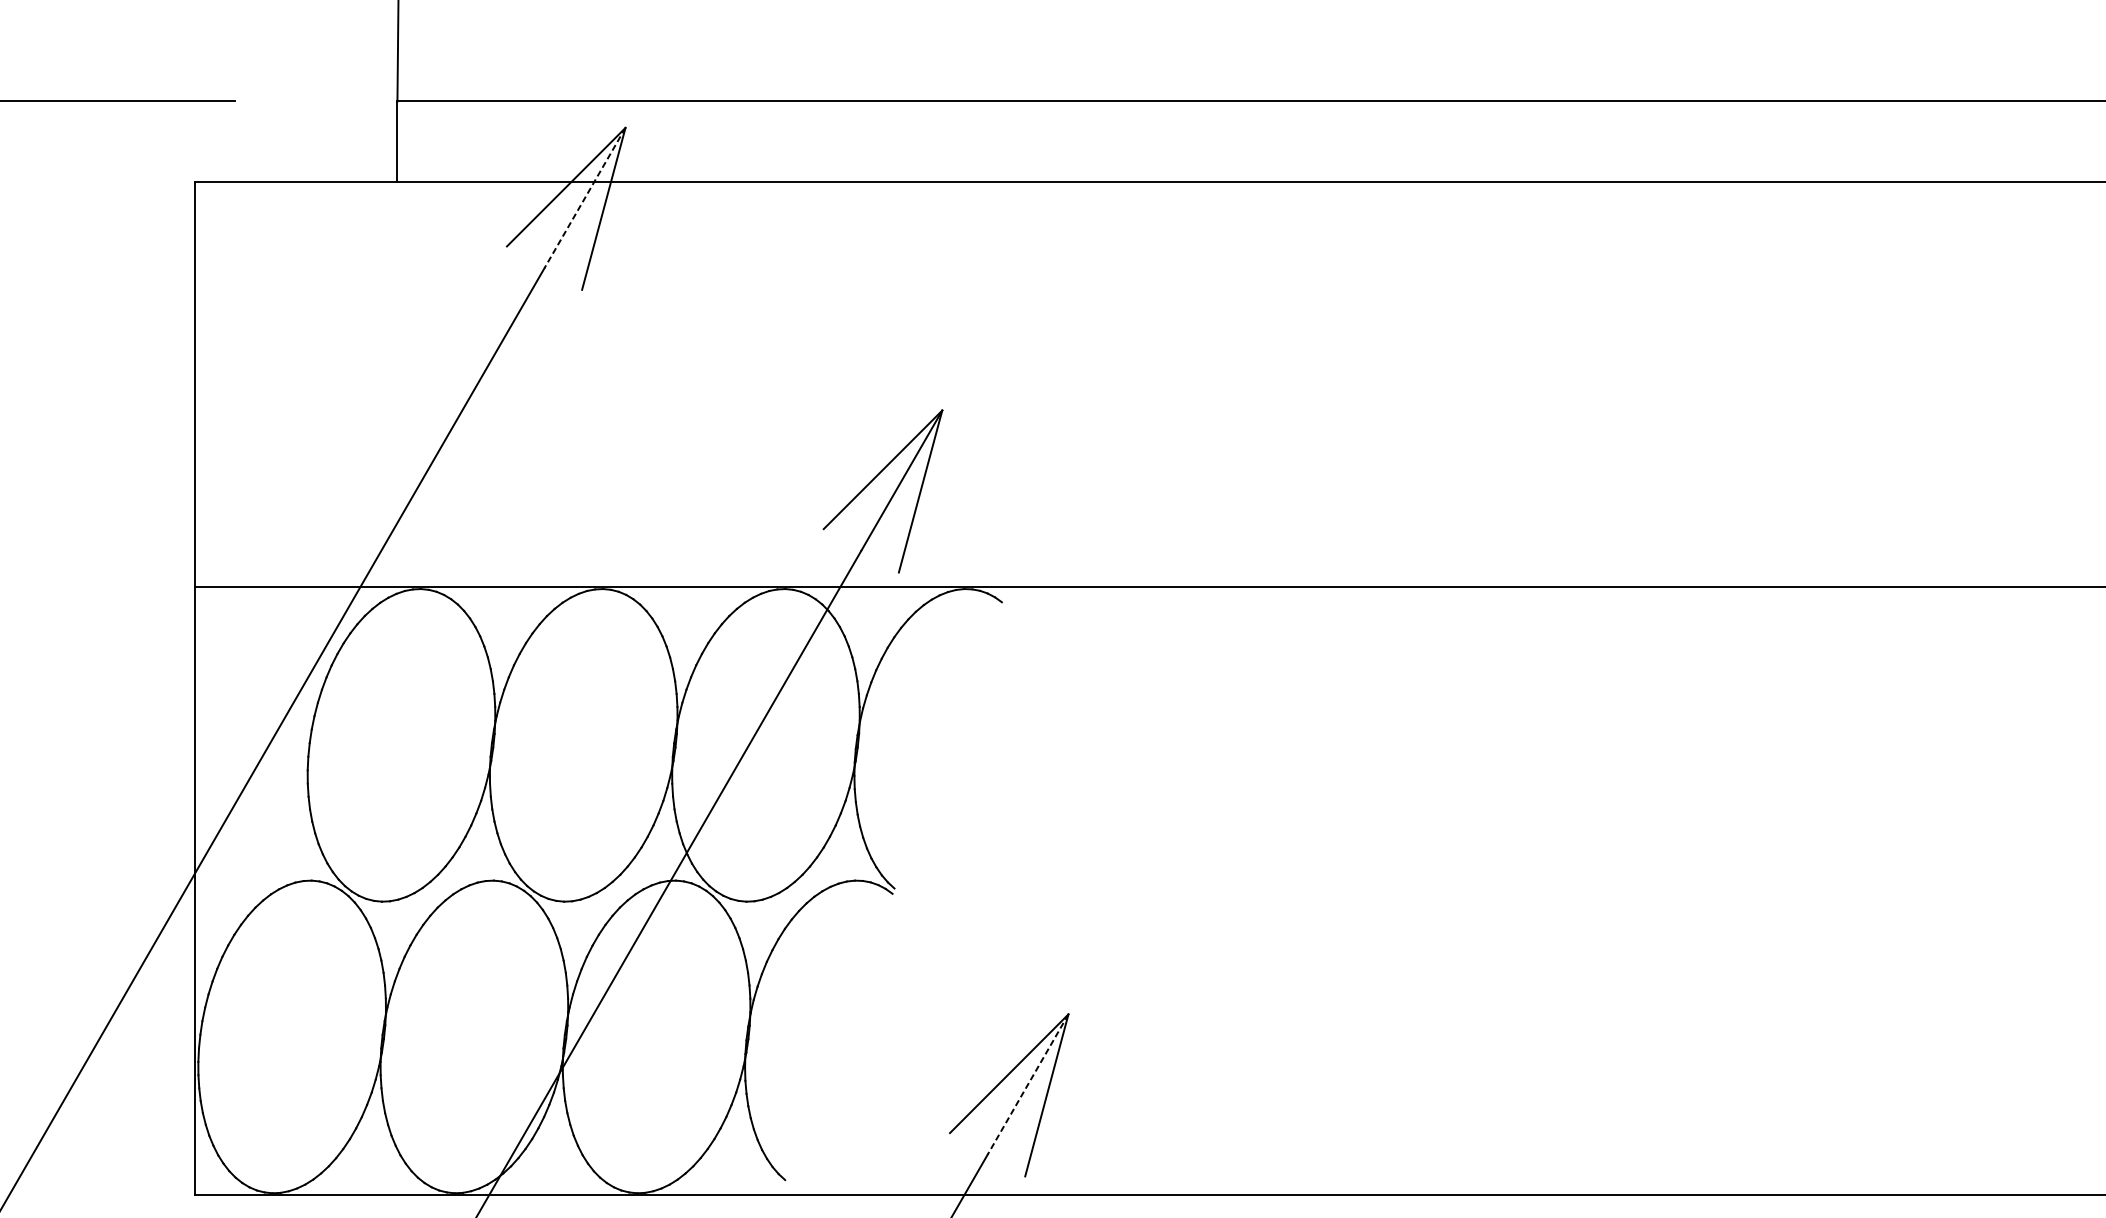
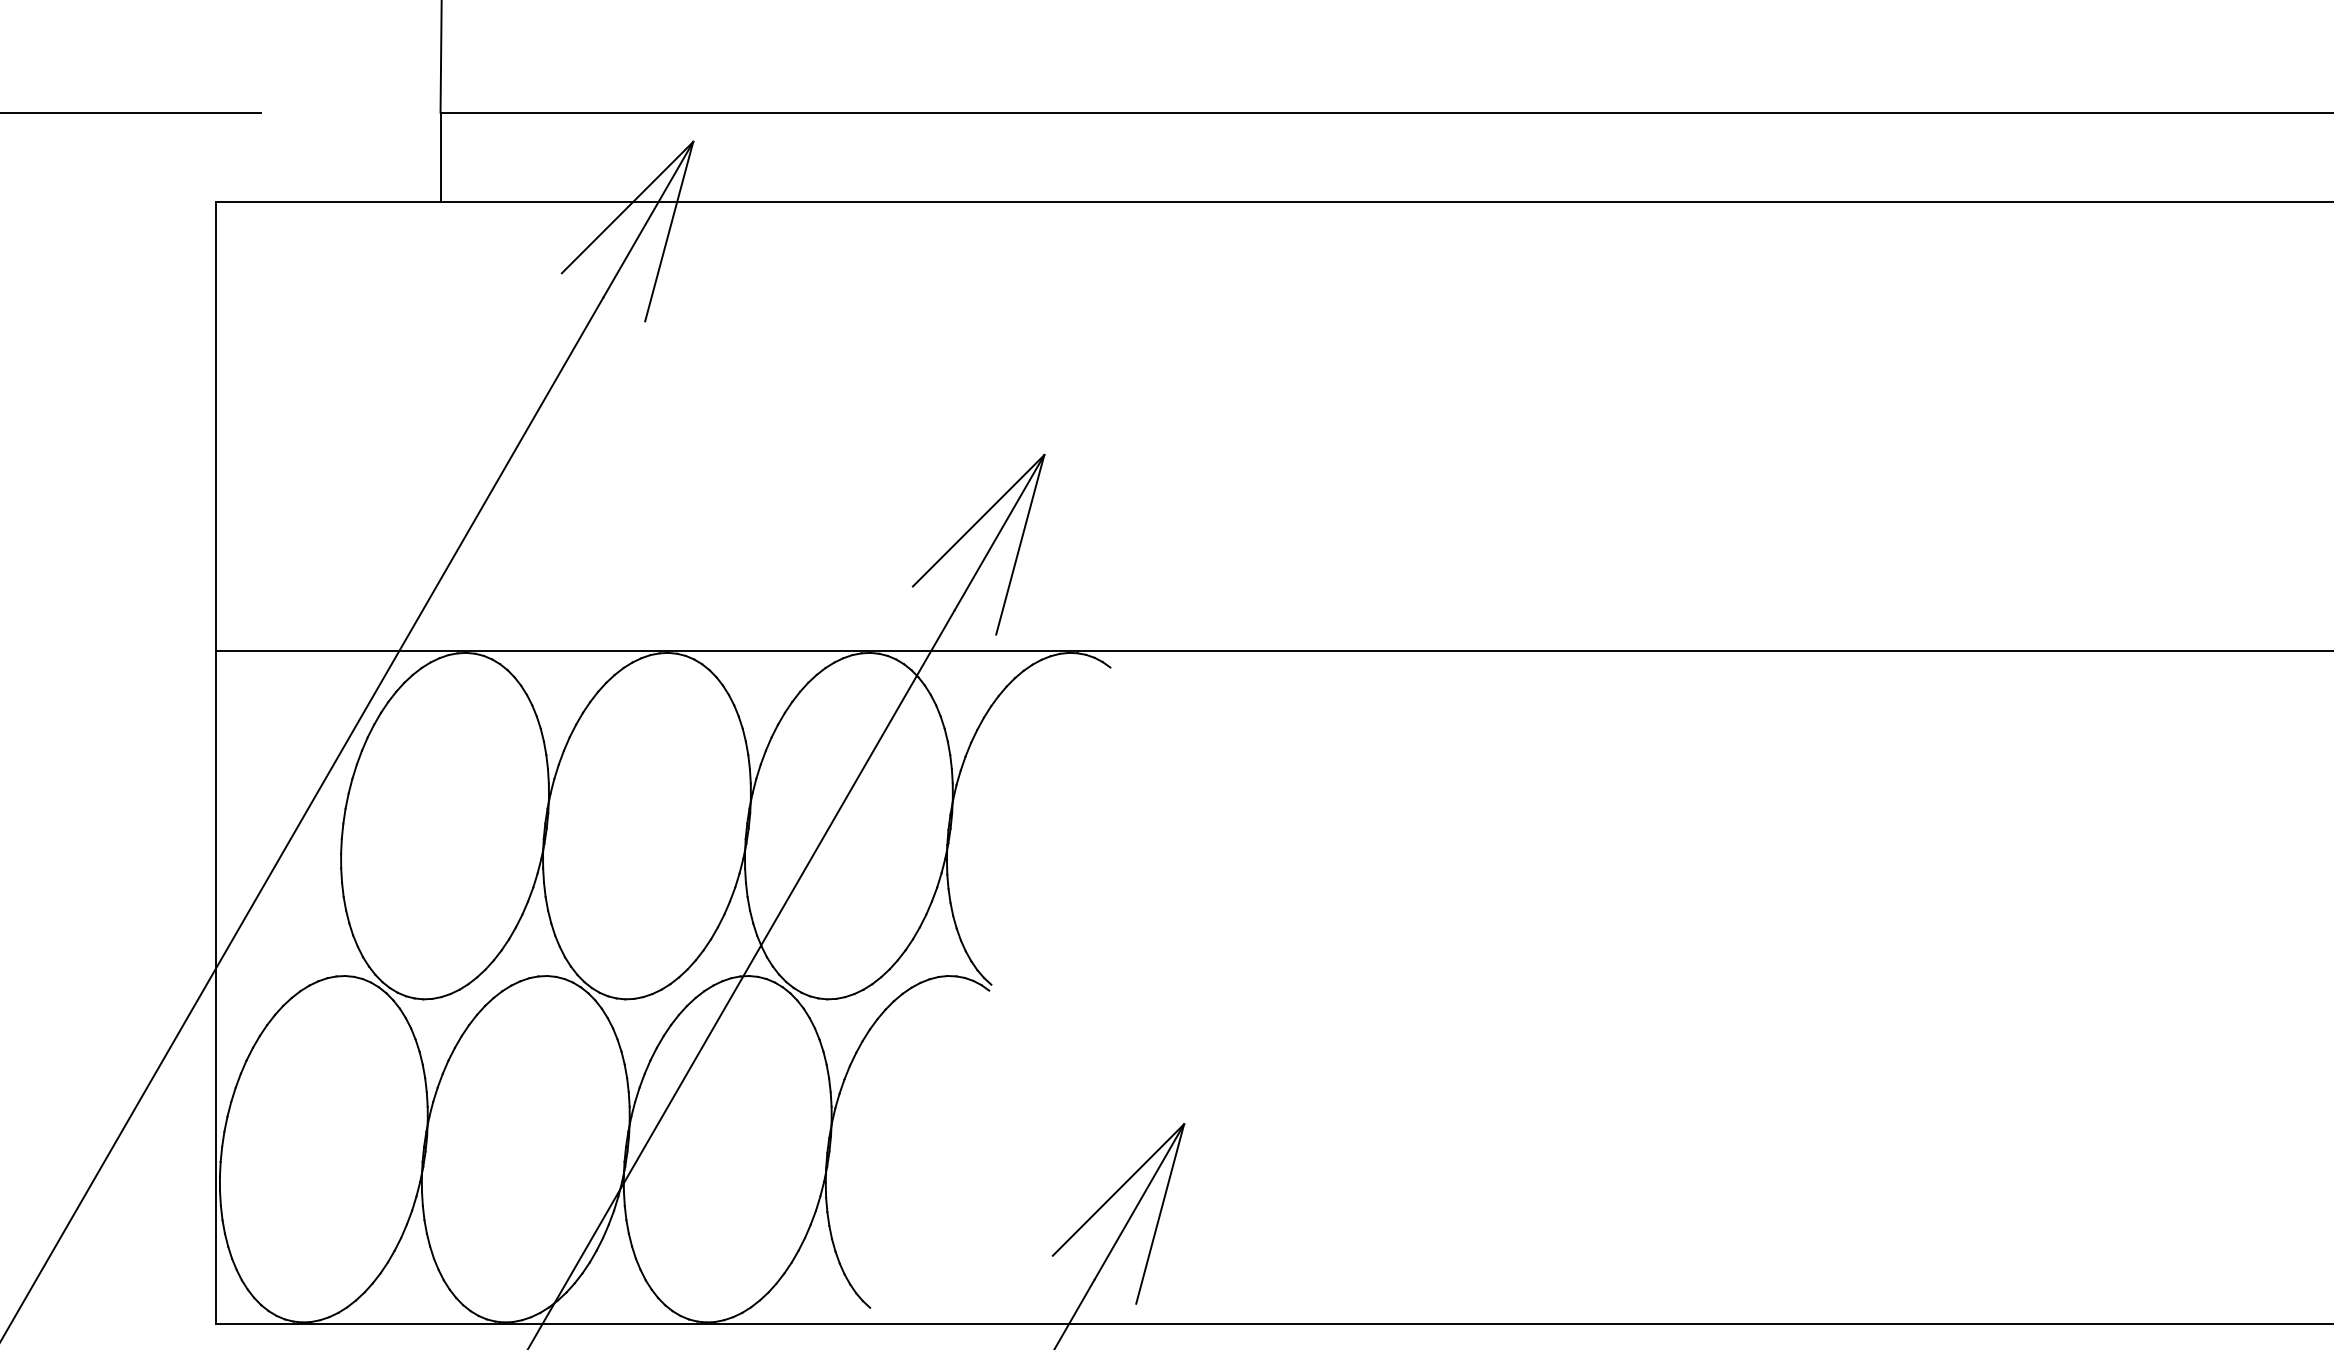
line: (585, 197) -> (648, 219), dashed -> solid
line: (1028, 1084) -> (1139, 1201), dashed -> solid

